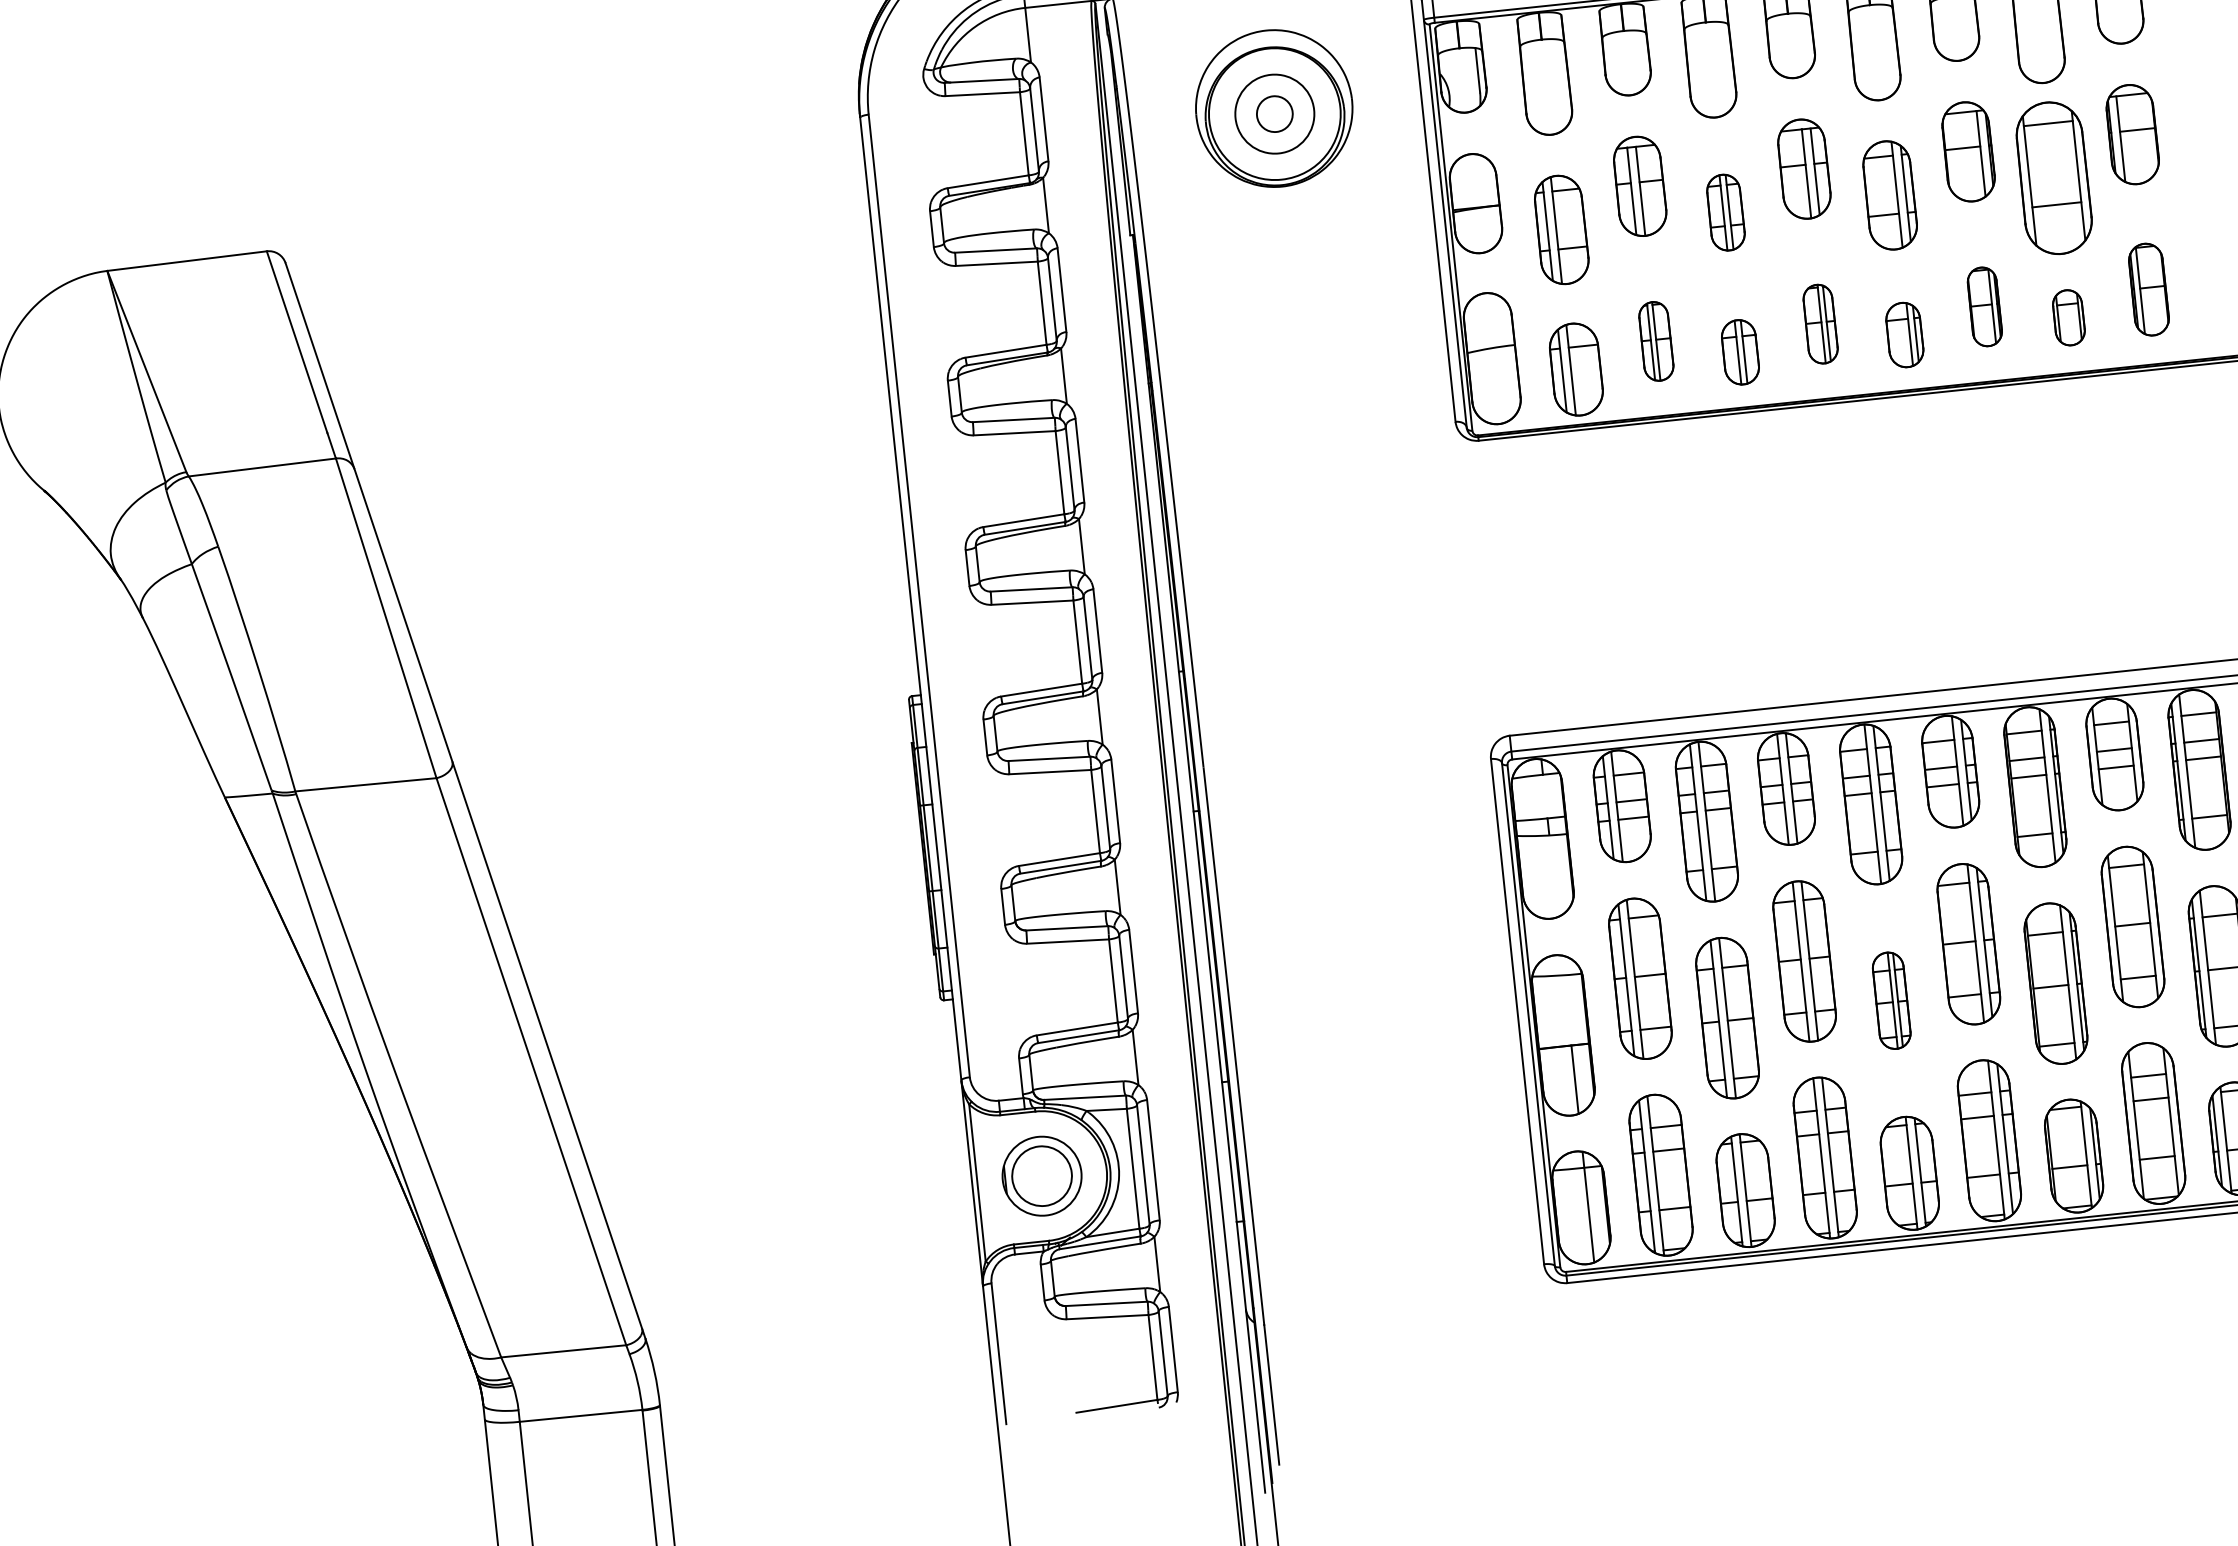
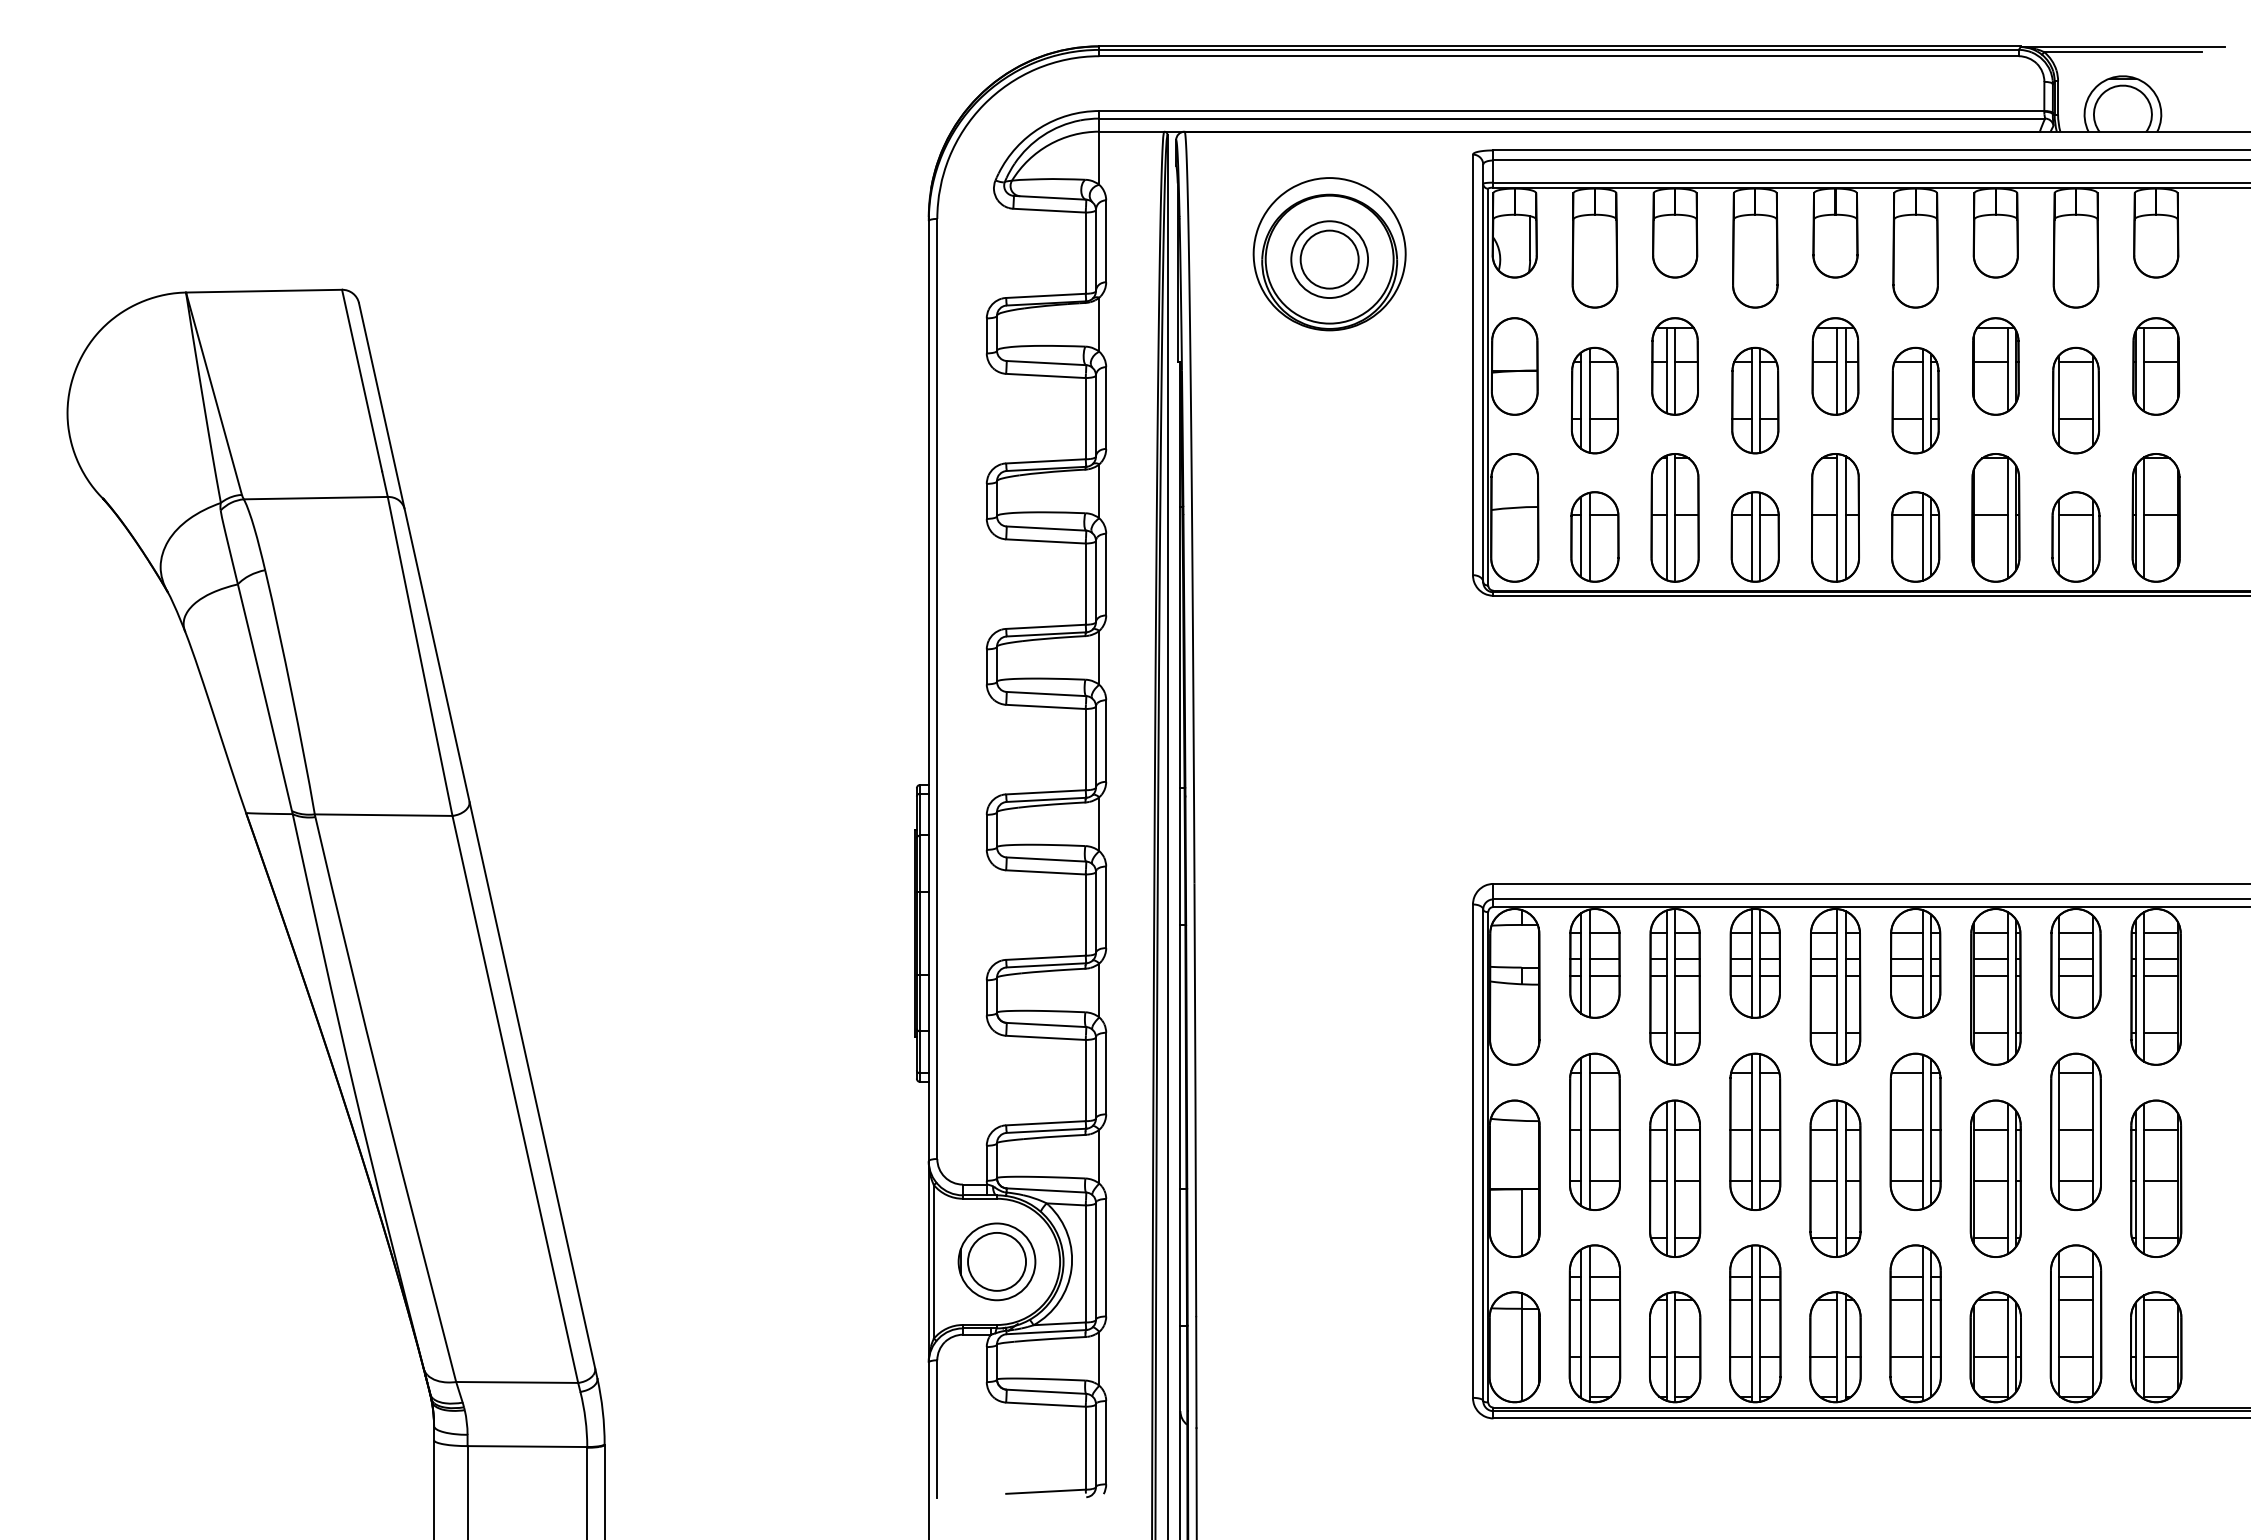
circle: (1274, 114) -> (1329, 259), size x1.67
part: (2054, 178) -> (2076, 400), size x0.71
part: (1726, 212) -> (1755, 400), size x1.43
part: (2148, 289) -> (2155, 517), size x1.43
part: (1984, 306) -> (1995, 517), size x1.67
part: (2068, 317) -> (2075, 536), size x1.67
part: (1820, 323) -> (1835, 517), size x1.67
part: (1904, 334) -> (1915, 536), size x1.43
part: (1655, 341) -> (1674, 517), size x1.67
part: (1739, 351) -> (1754, 536), size x1.43
part: (1891, 1000) -> (1835, 1178), size x1.67

